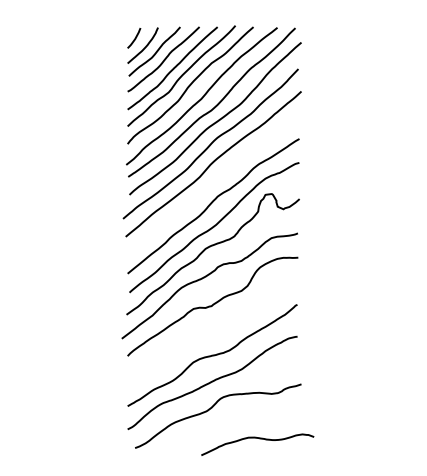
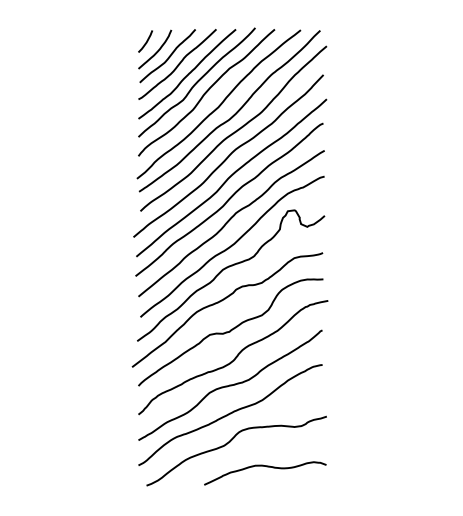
curve: (211, 184) -> (229, 200), added
curve: (216, 329) -> (234, 357), added
curve: (259, 439) -> (267, 467), moved

